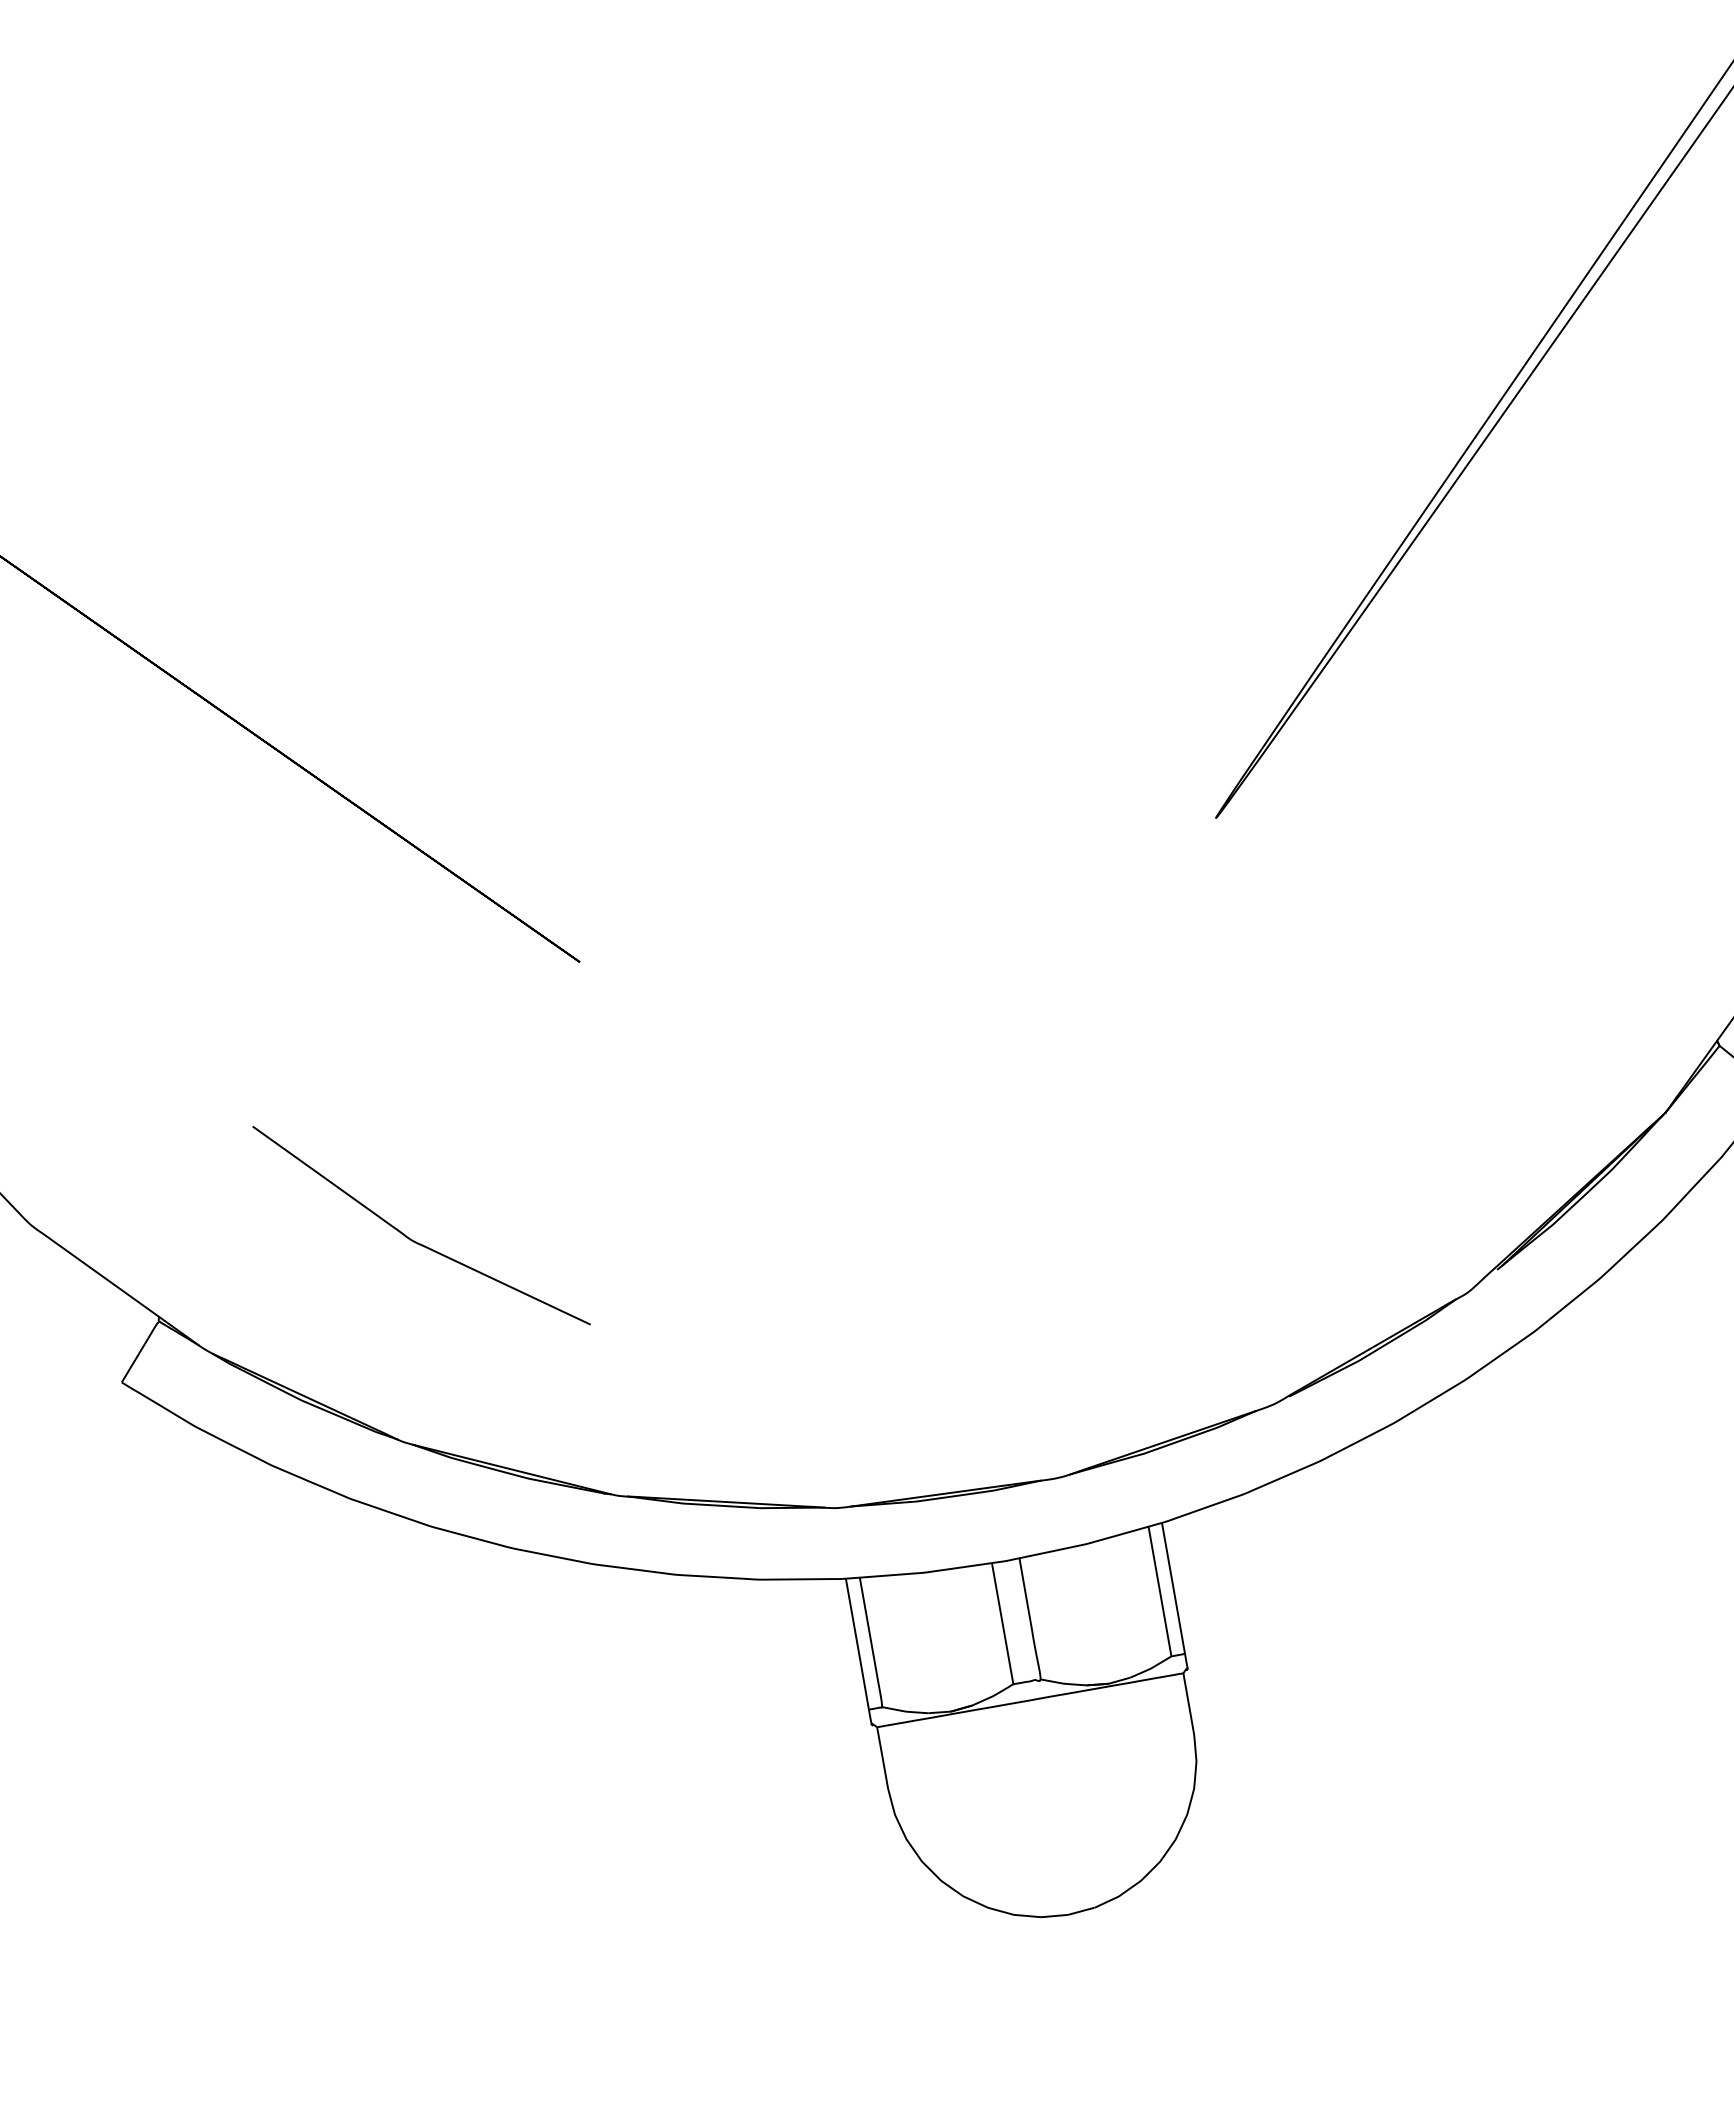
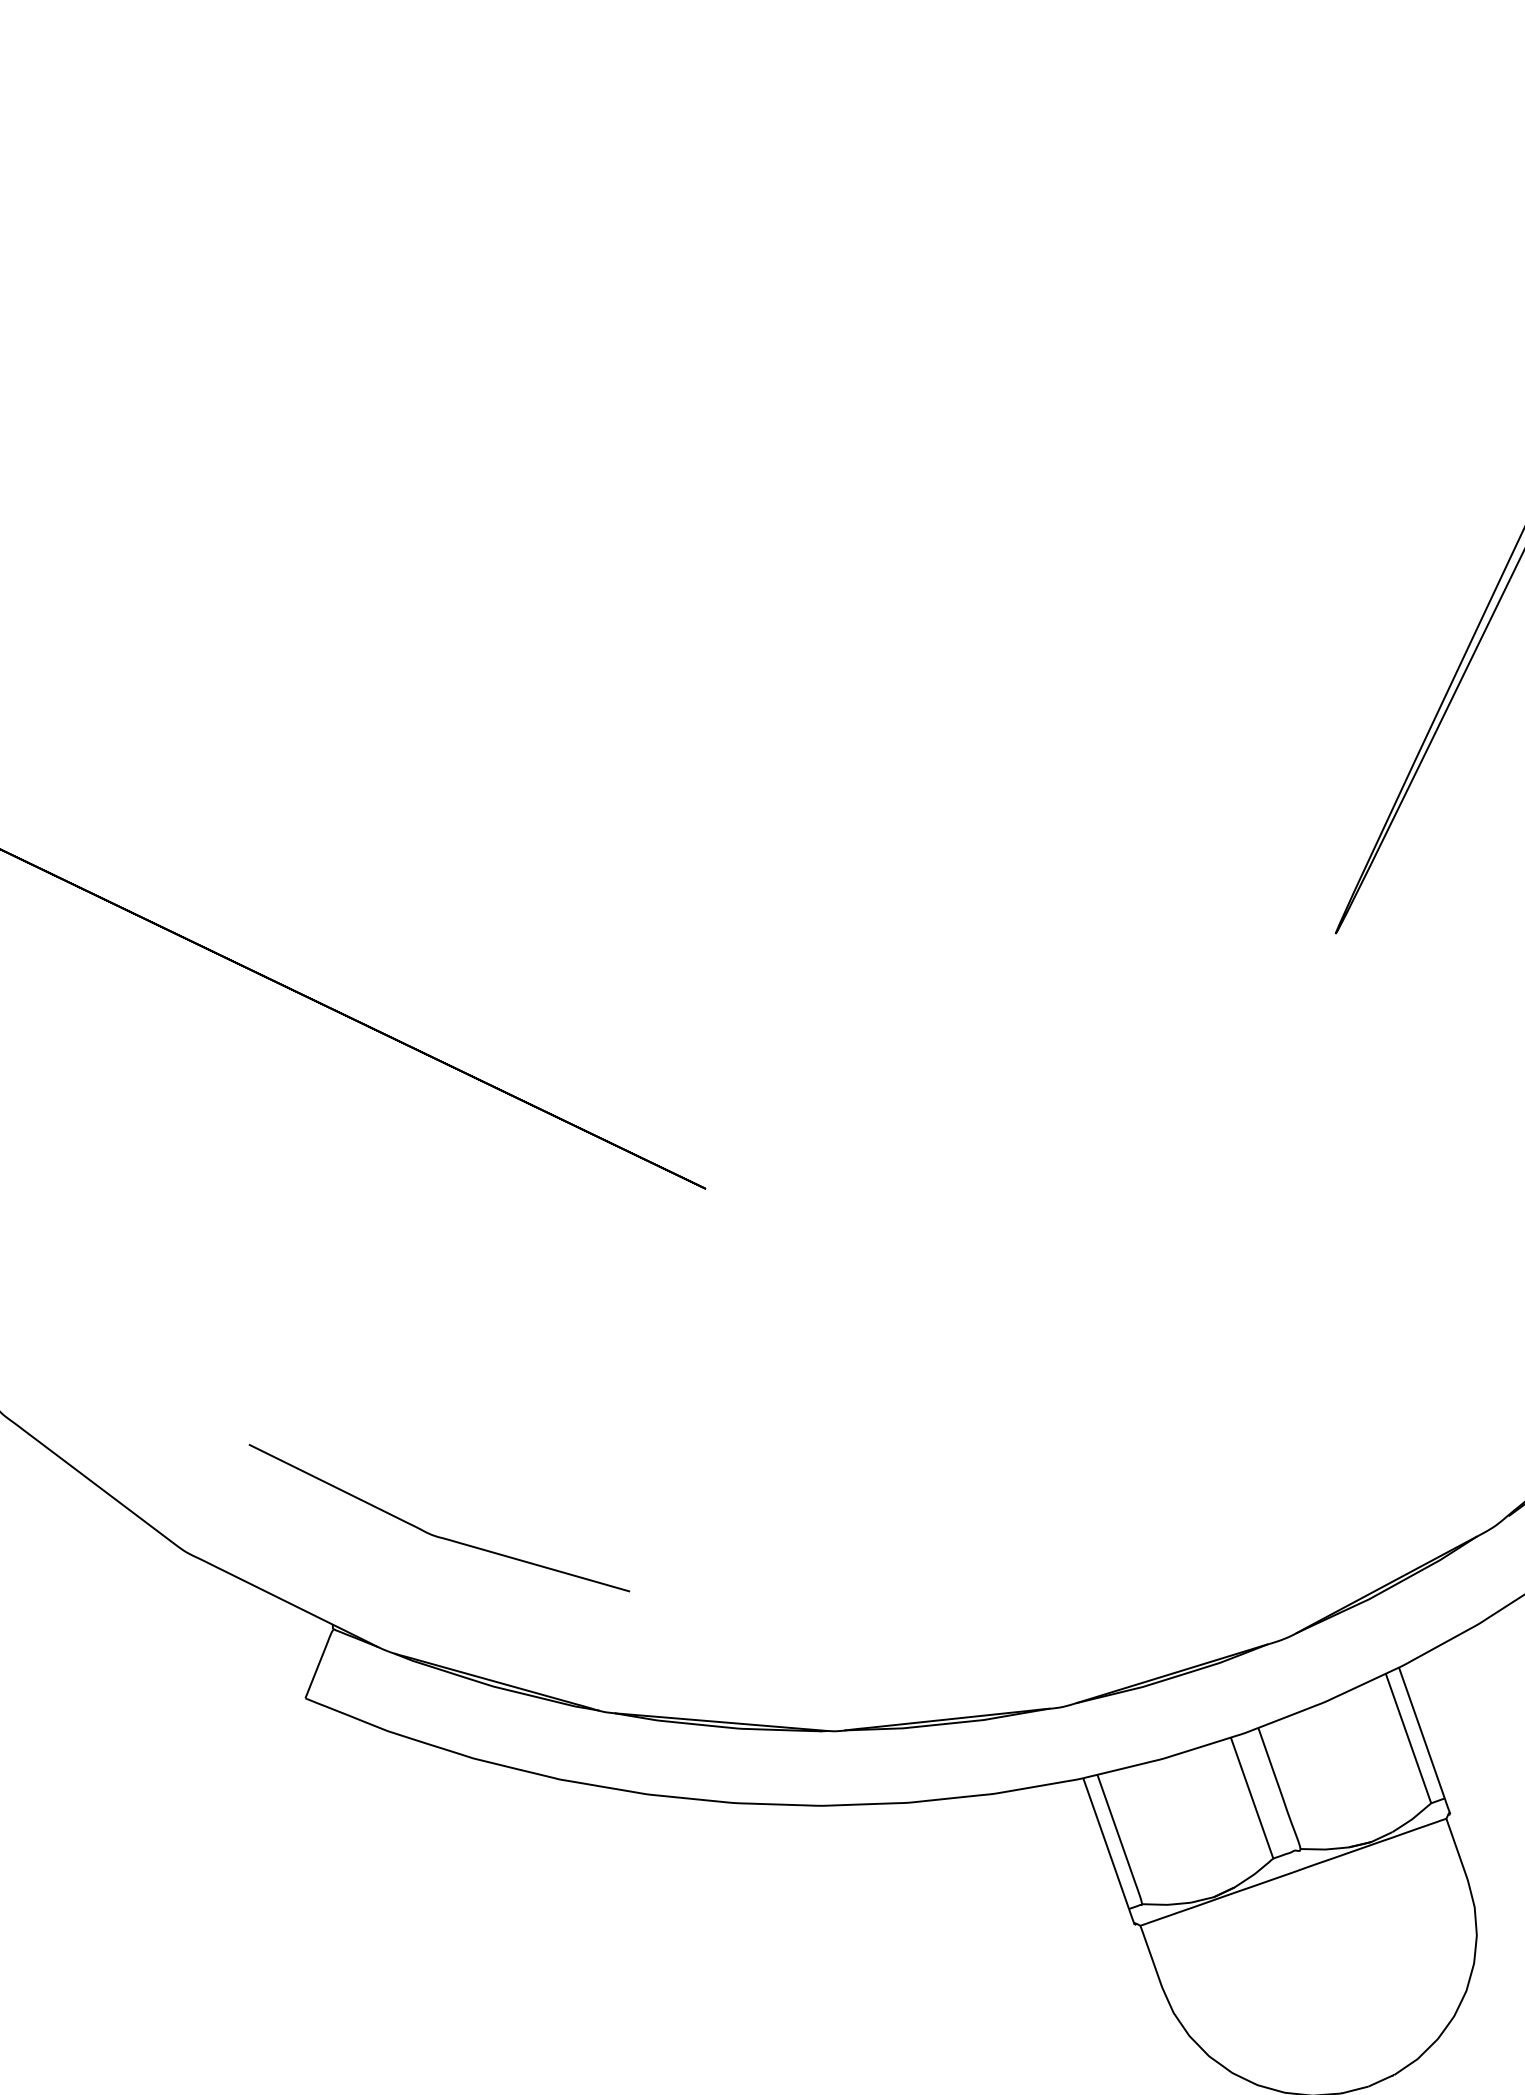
curve: (414, 1240) -> (434, 1534), moved

